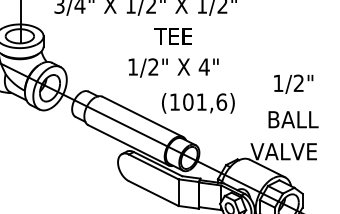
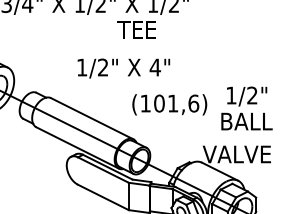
text: (172, 36) -> (136, 30), moved
text: (293, 83) -> (246, 95), moved
text: (198, 103) -> (169, 104), moved

